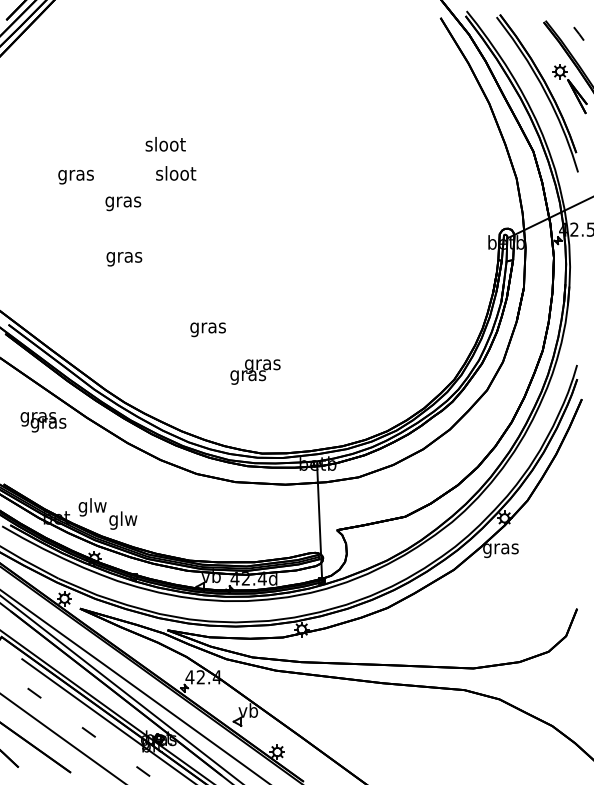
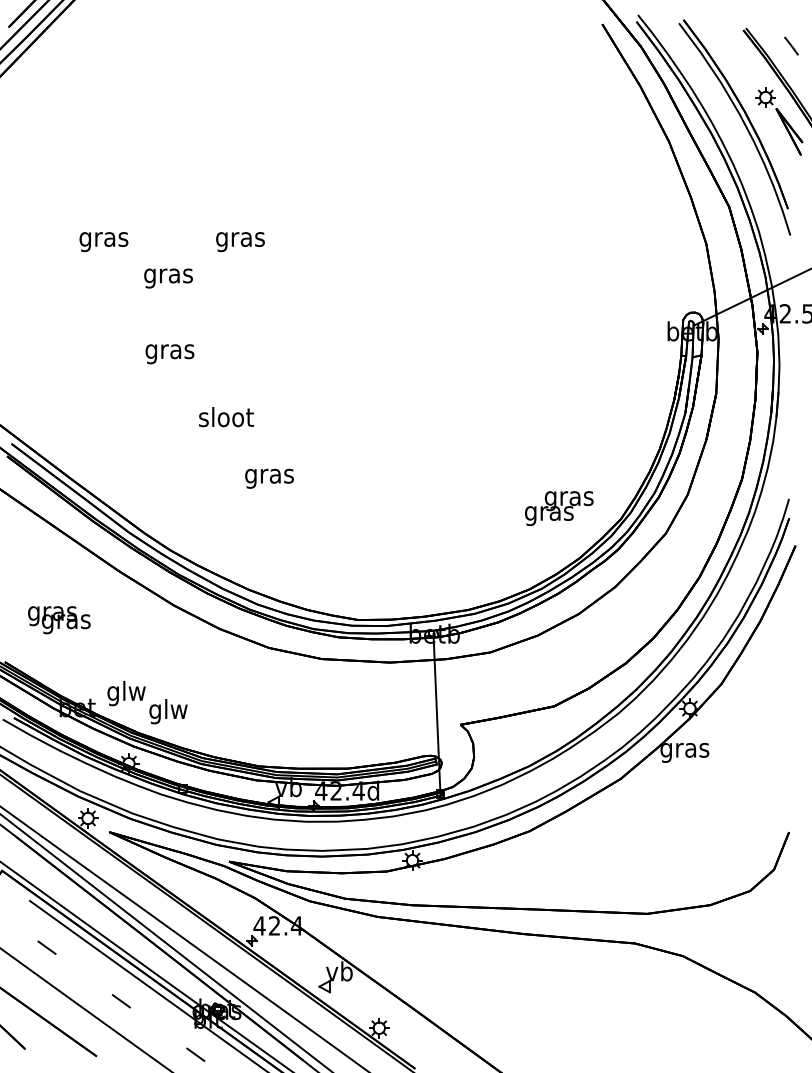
text: (165, 144) -> (226, 417), moved
text: (175, 175) -> (240, 239), sloot -> gras
text: (208, 329) -> (269, 478), moved
text: (255, 372) -> (559, 508), moved
text: (43, 422) -> (59, 620), moved

